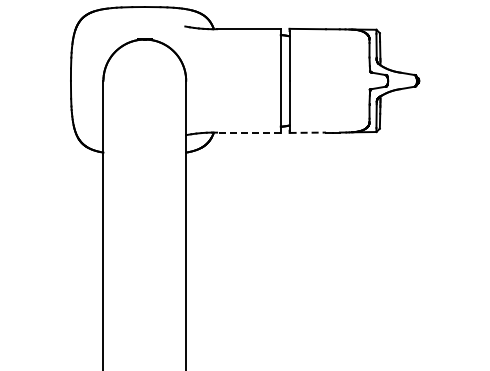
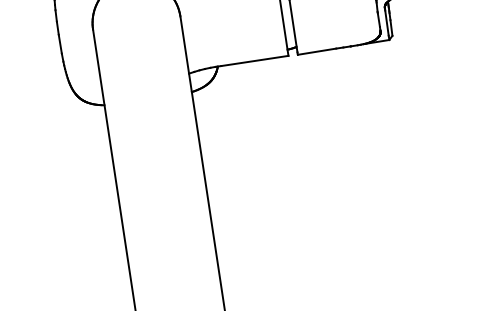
line: (248, 132) -> (254, 60), dashed -> solid
line: (308, 132) -> (317, 51), dashed -> solid

